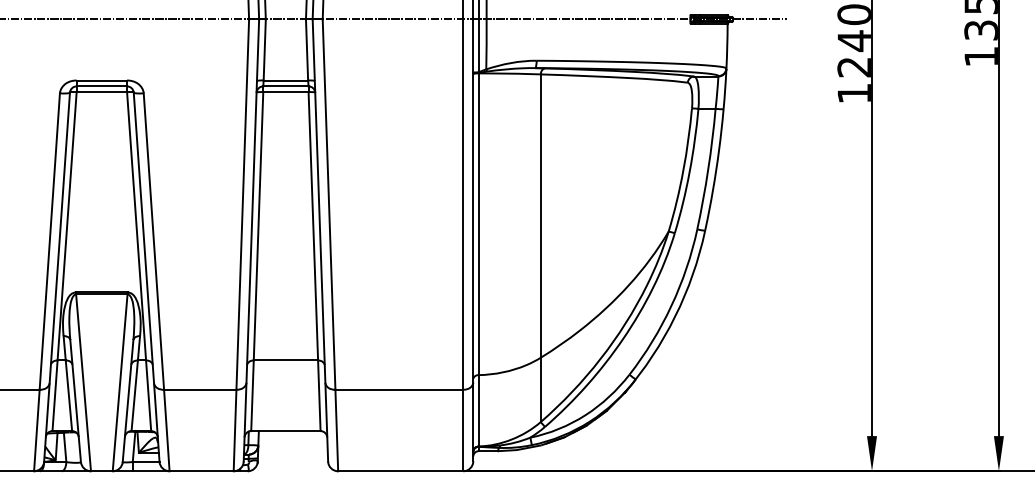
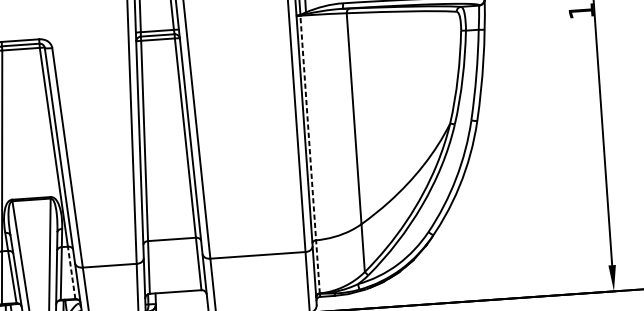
line: (478, 259) -> (310, 154), solid -> dashed
line: (148, 395) -> (71, 272), solid -> dashed

